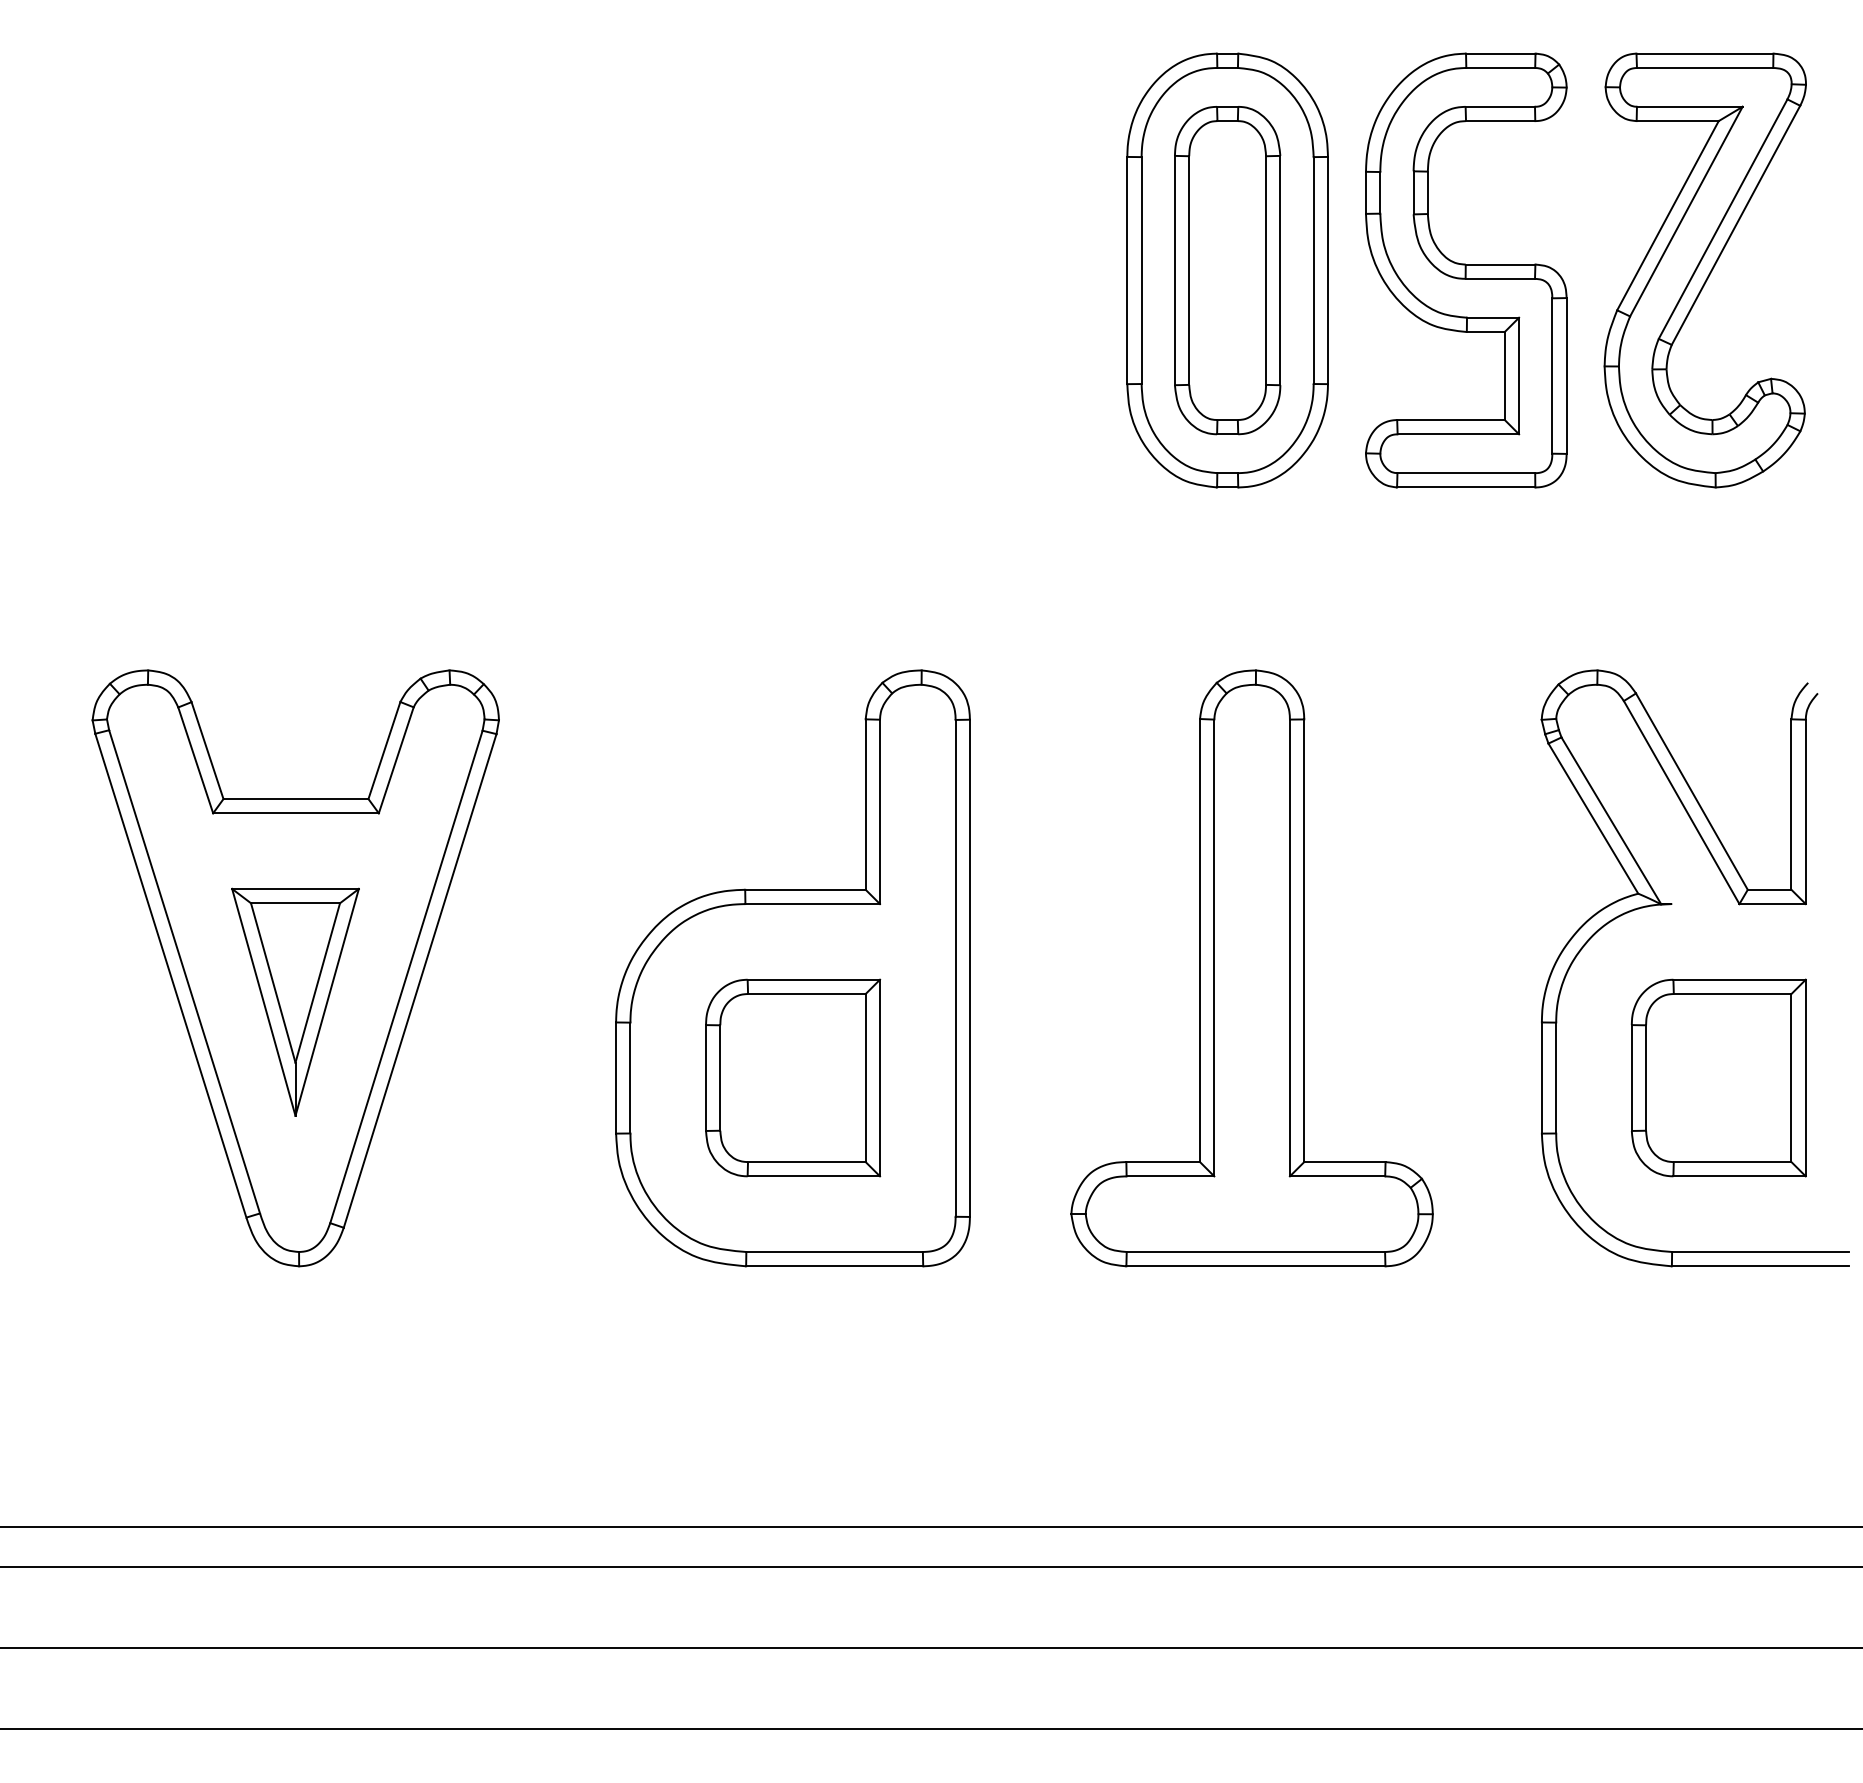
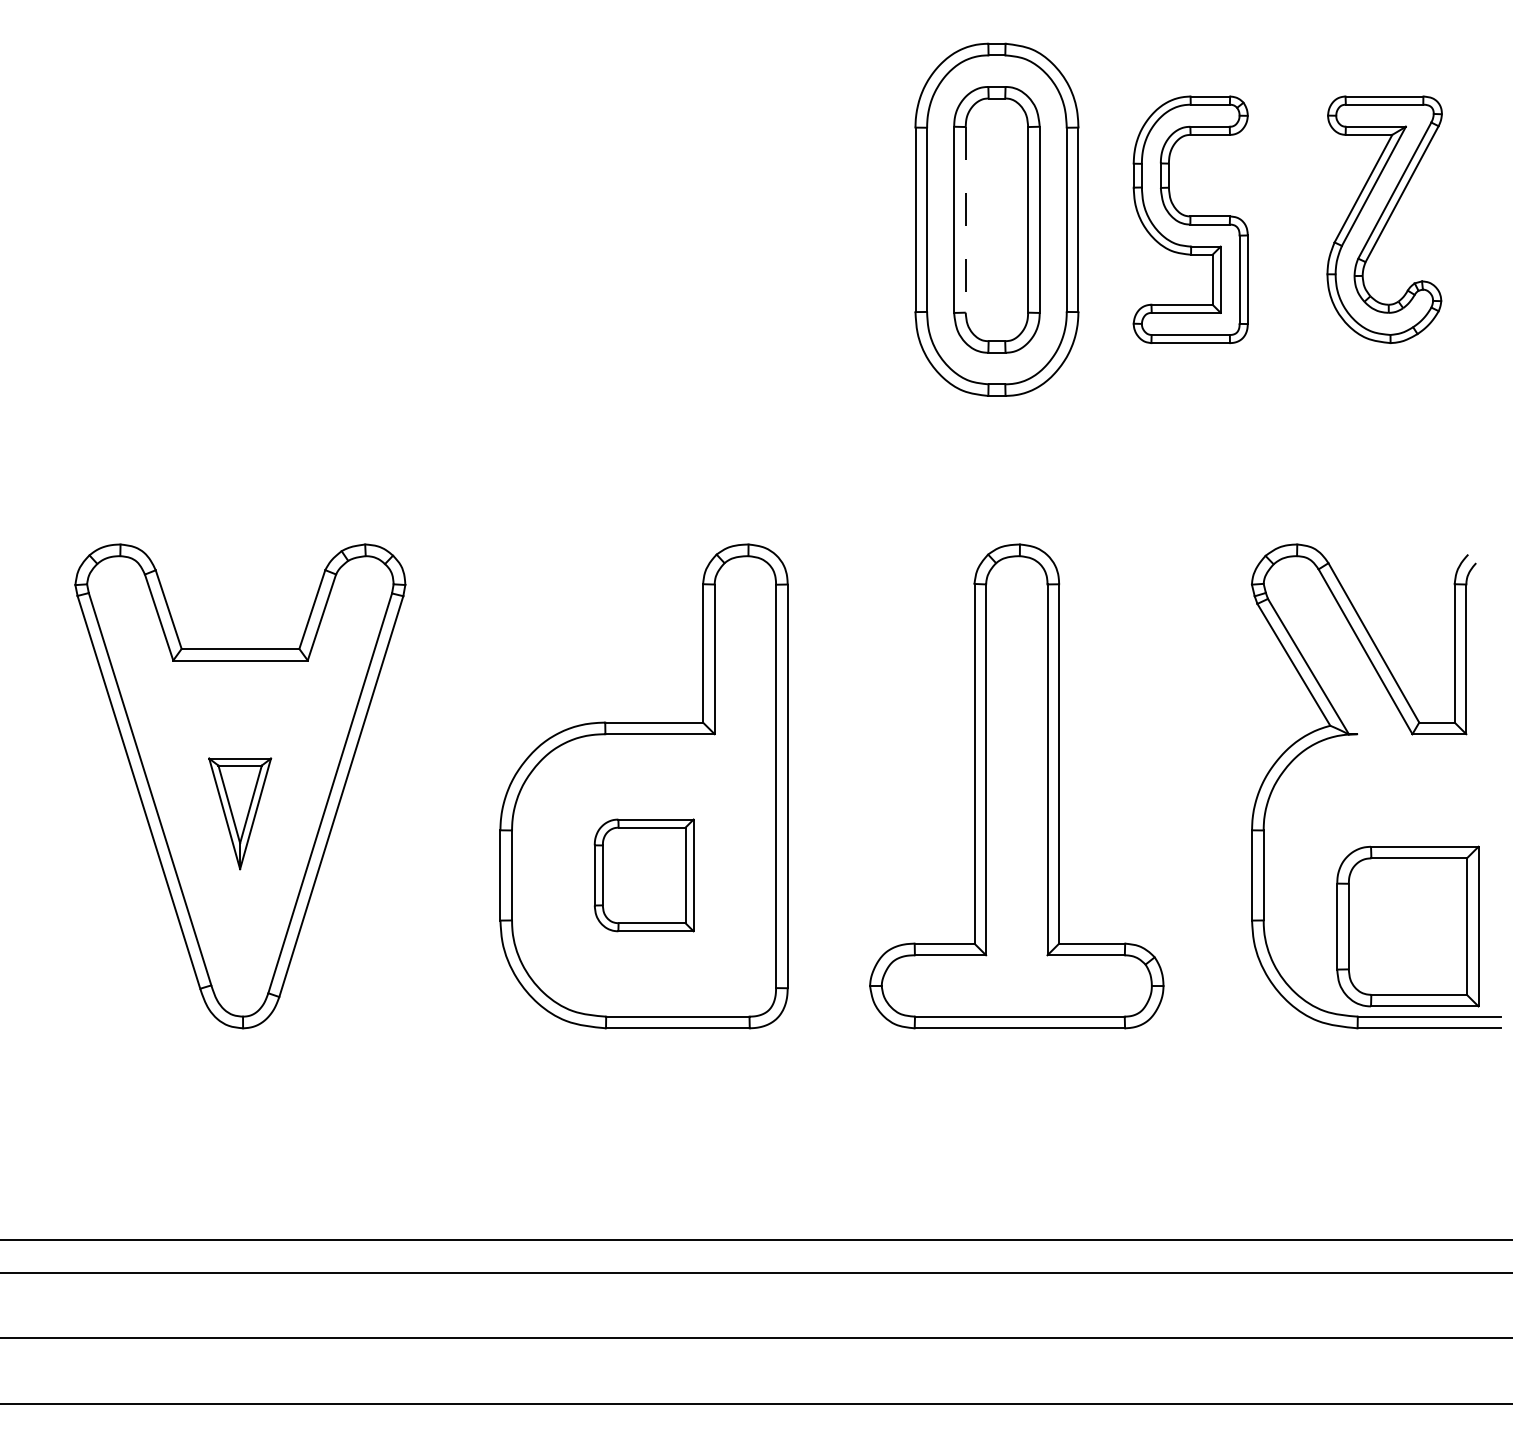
part: (1466, 270) -> (1190, 219), size x0.7
part: (1704, 270) -> (1384, 219), size x0.7
line: (1189, 271) -> (965, 220), solid -> dashed
part: (295, 1001) -> (240, 813), size x0.6
part: (793, 1077) -> (644, 875), size x0.7
part: (1718, 1077) -> (1407, 926), moved

